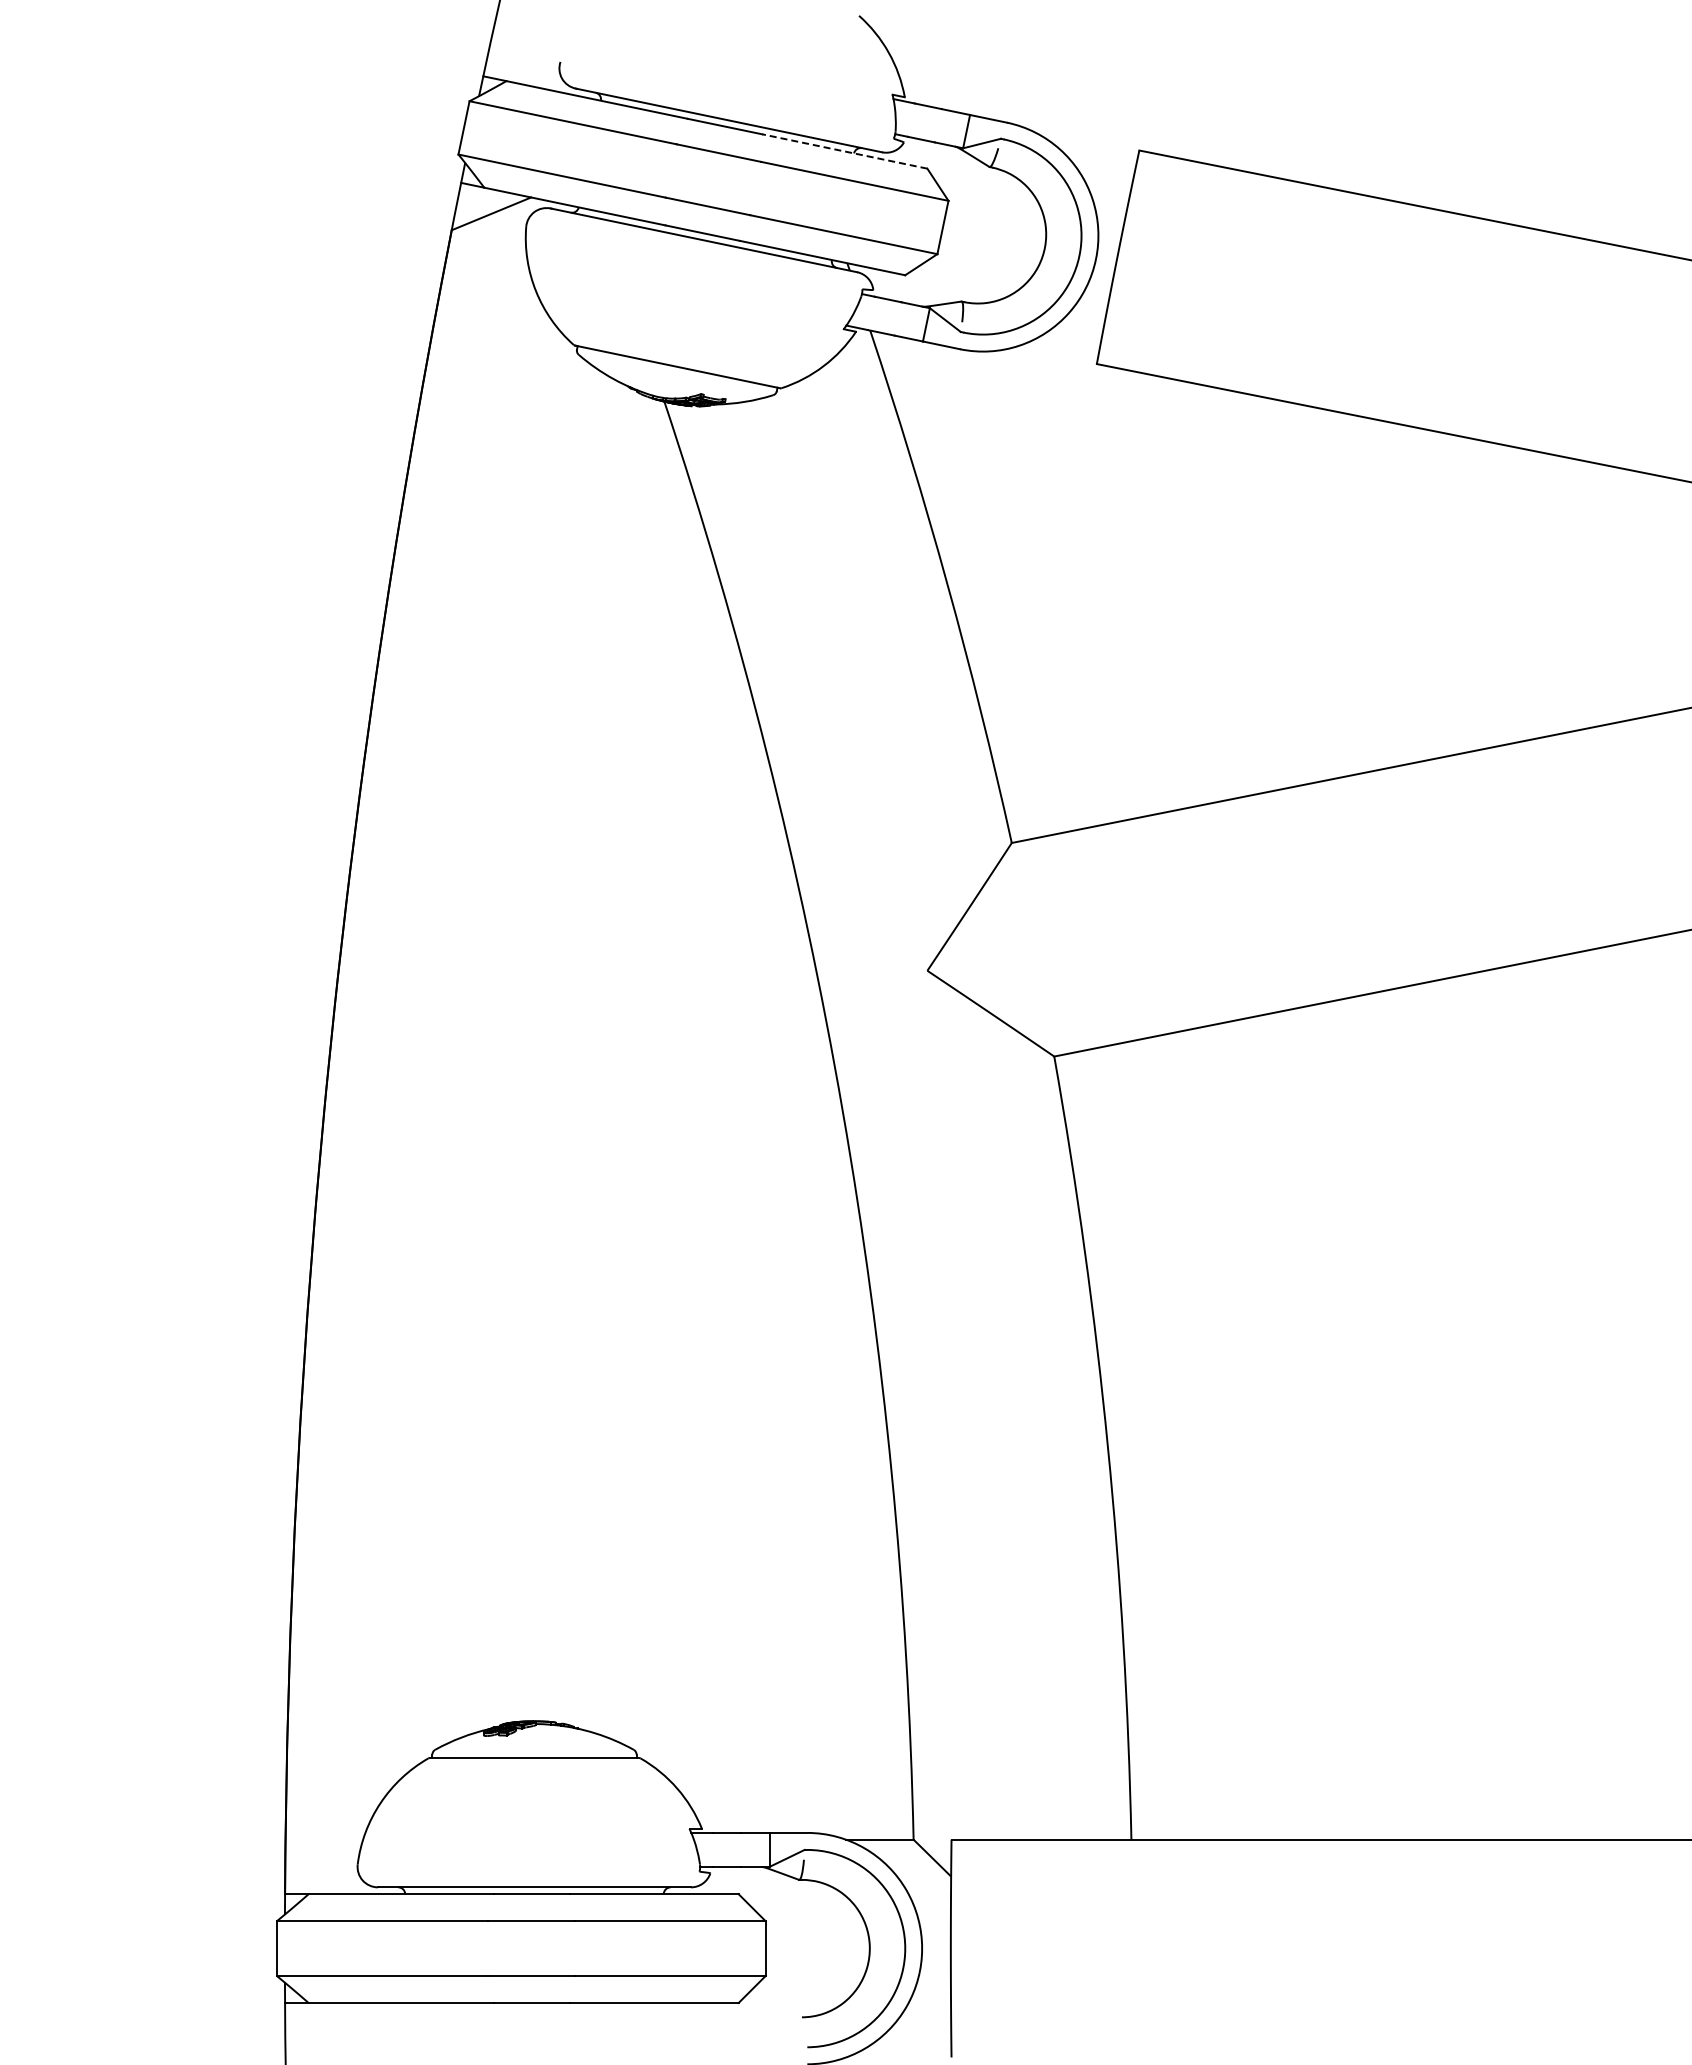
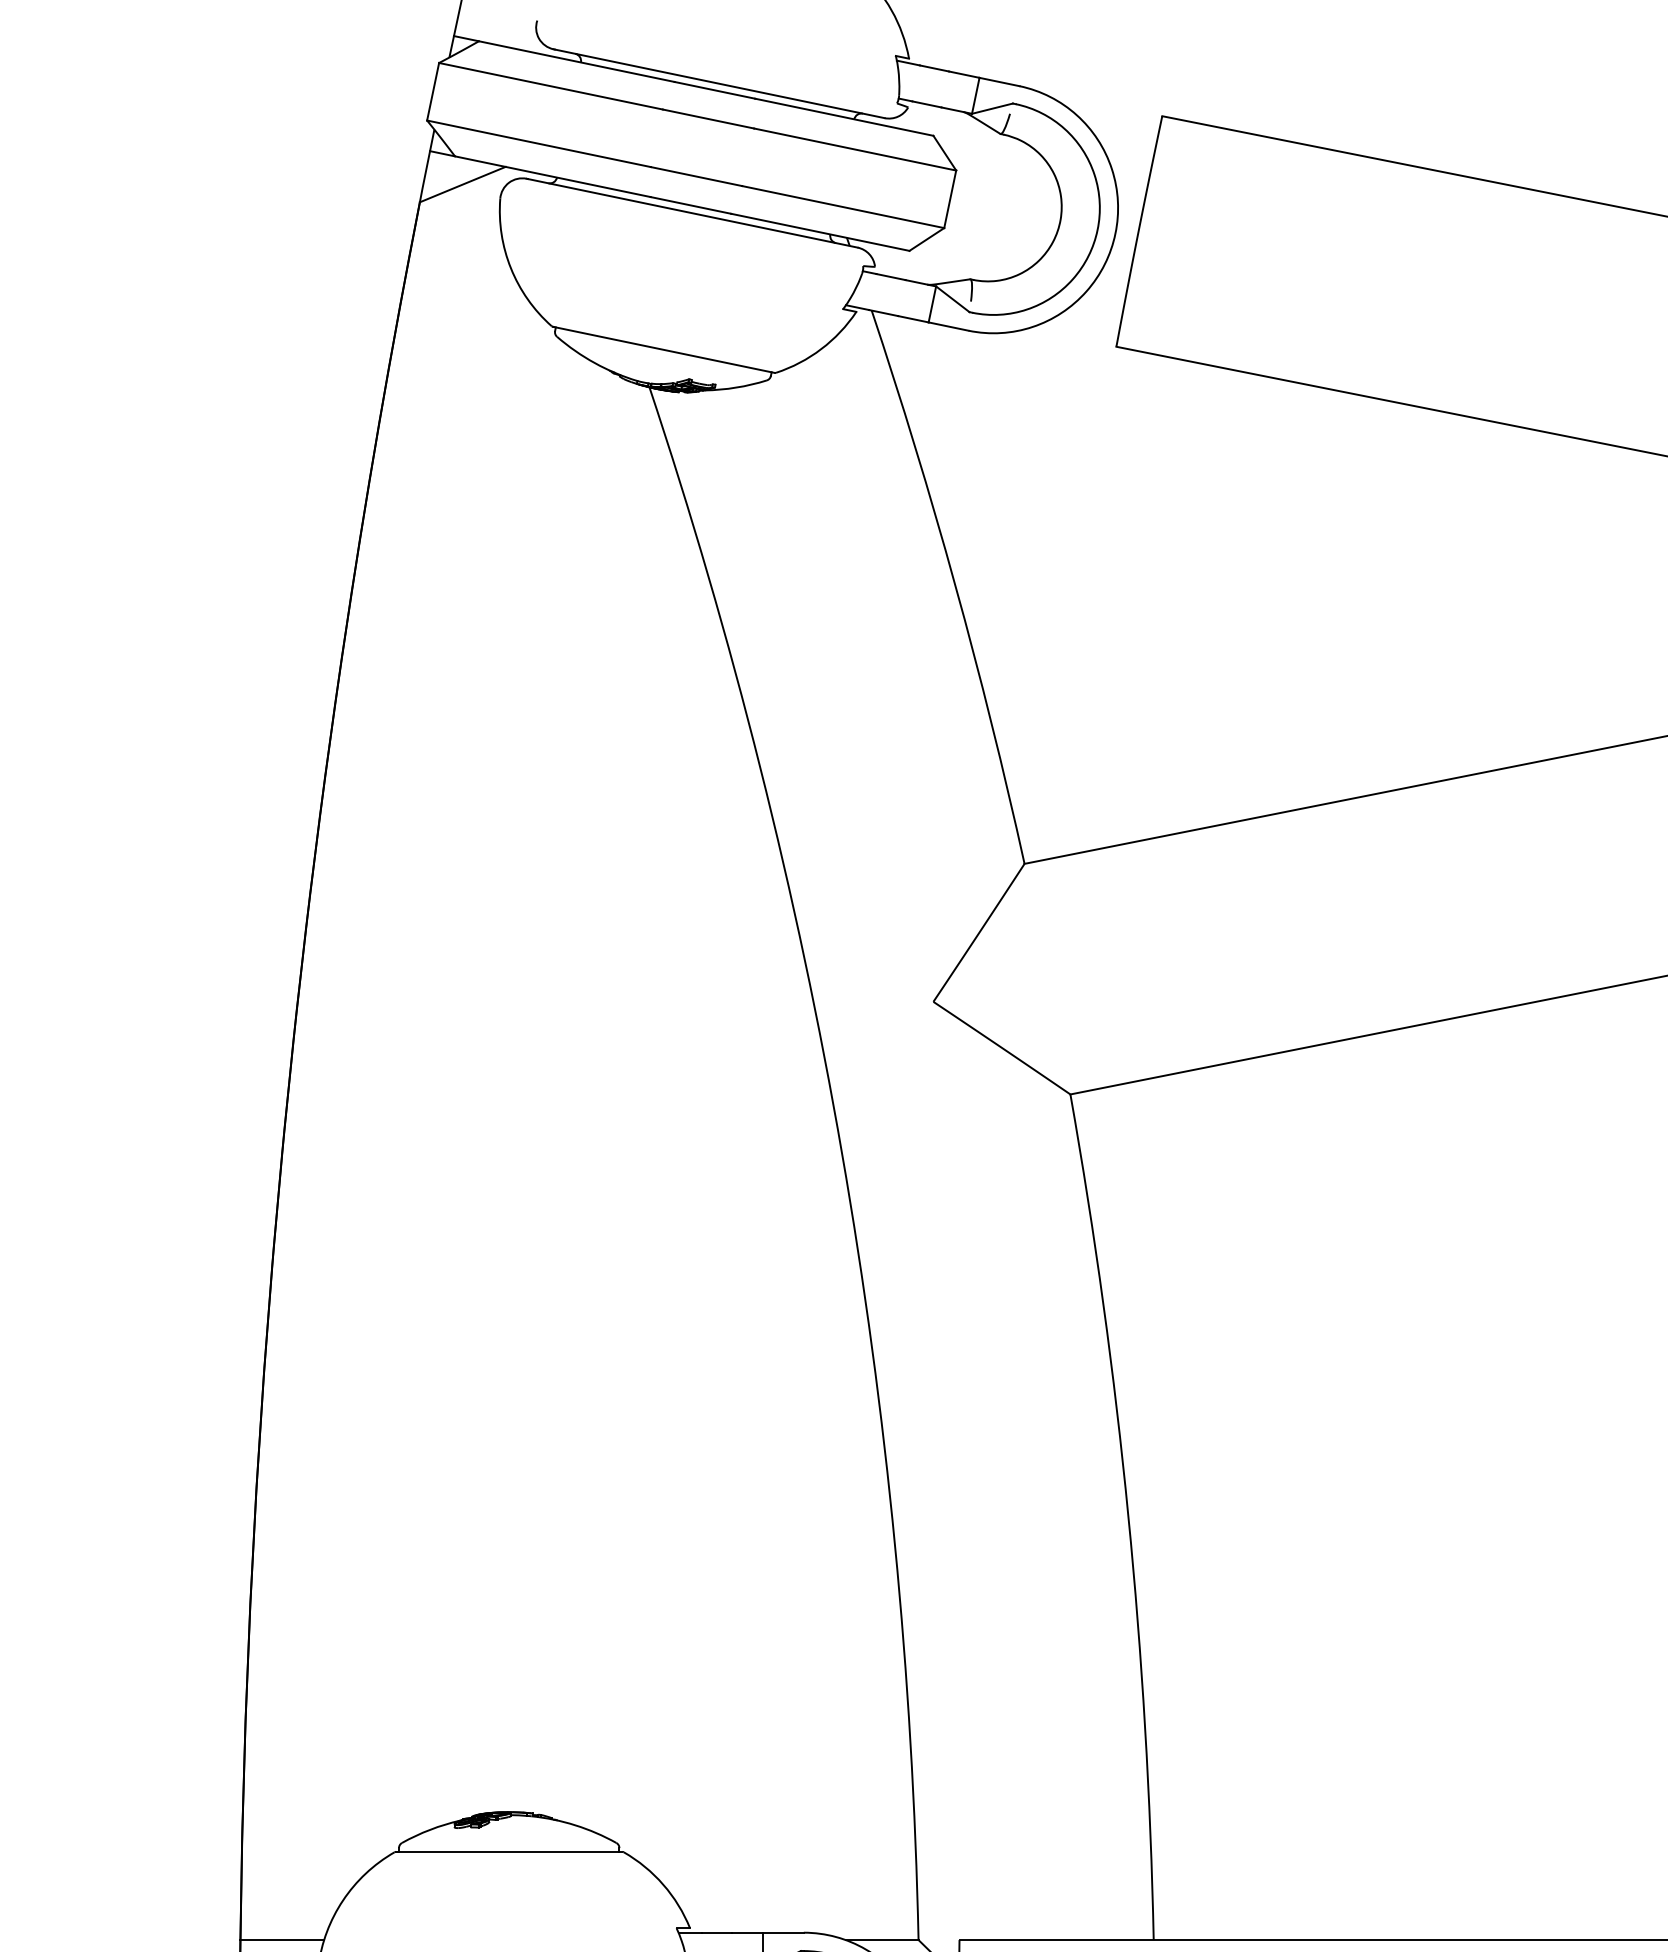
line: (844, 151) -> (843, 117), dashed -> solid
line: (324, 1839) -> (282, 1939), added

